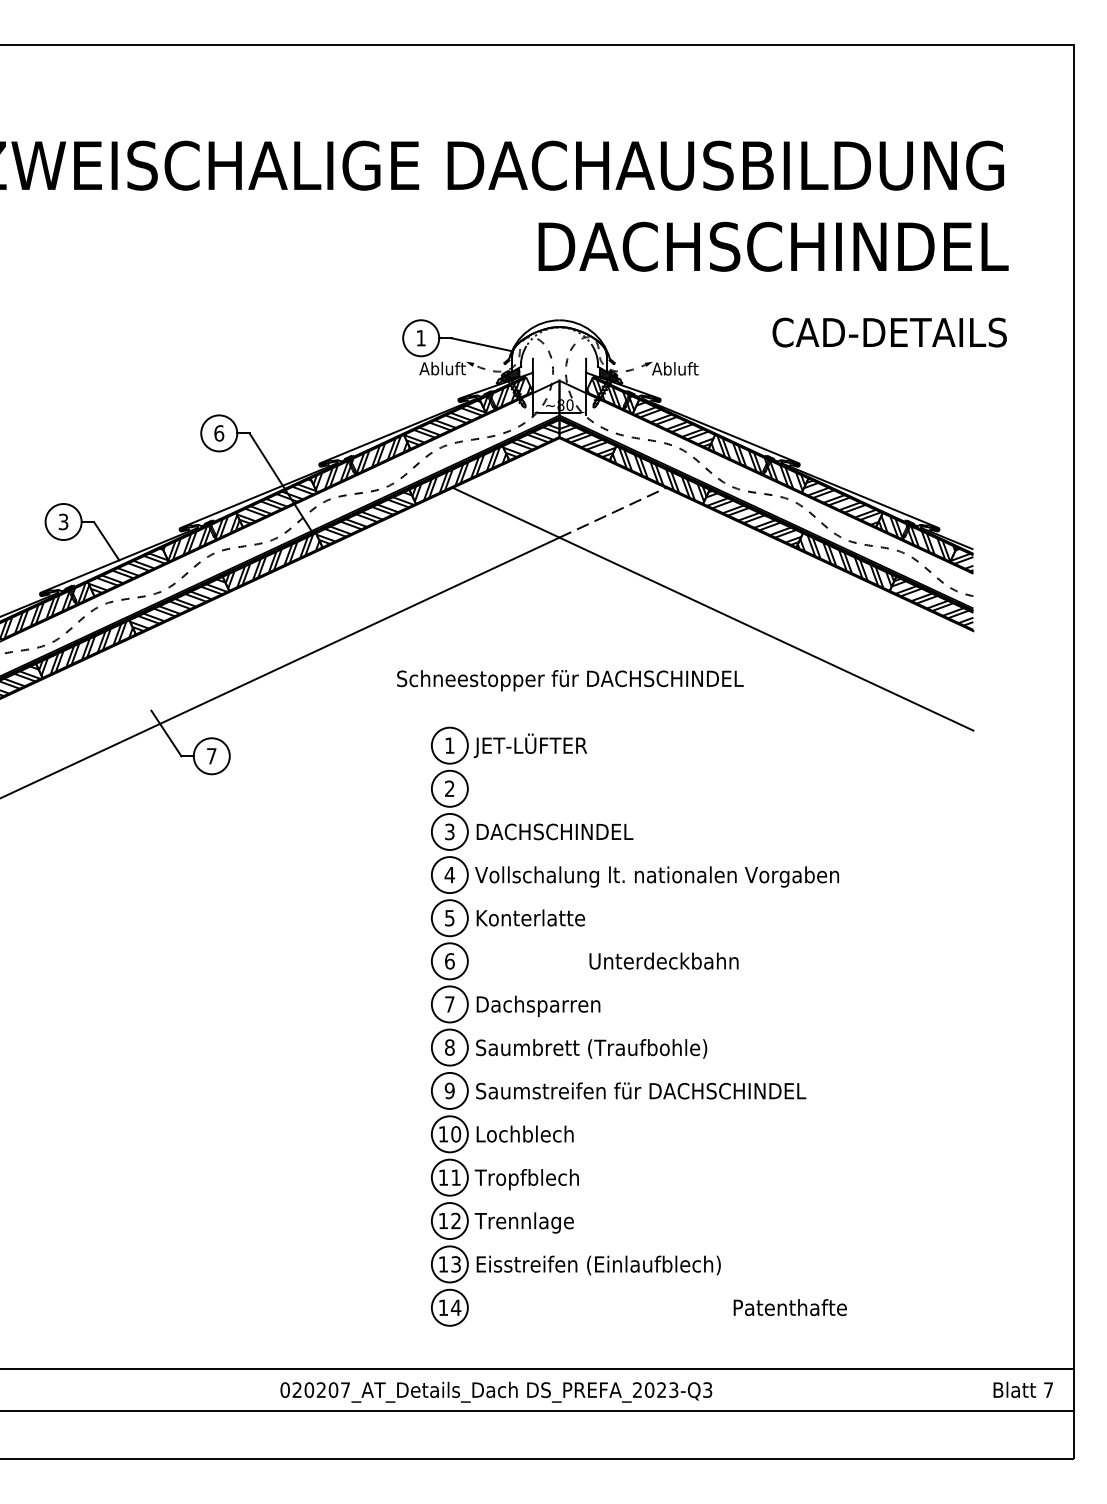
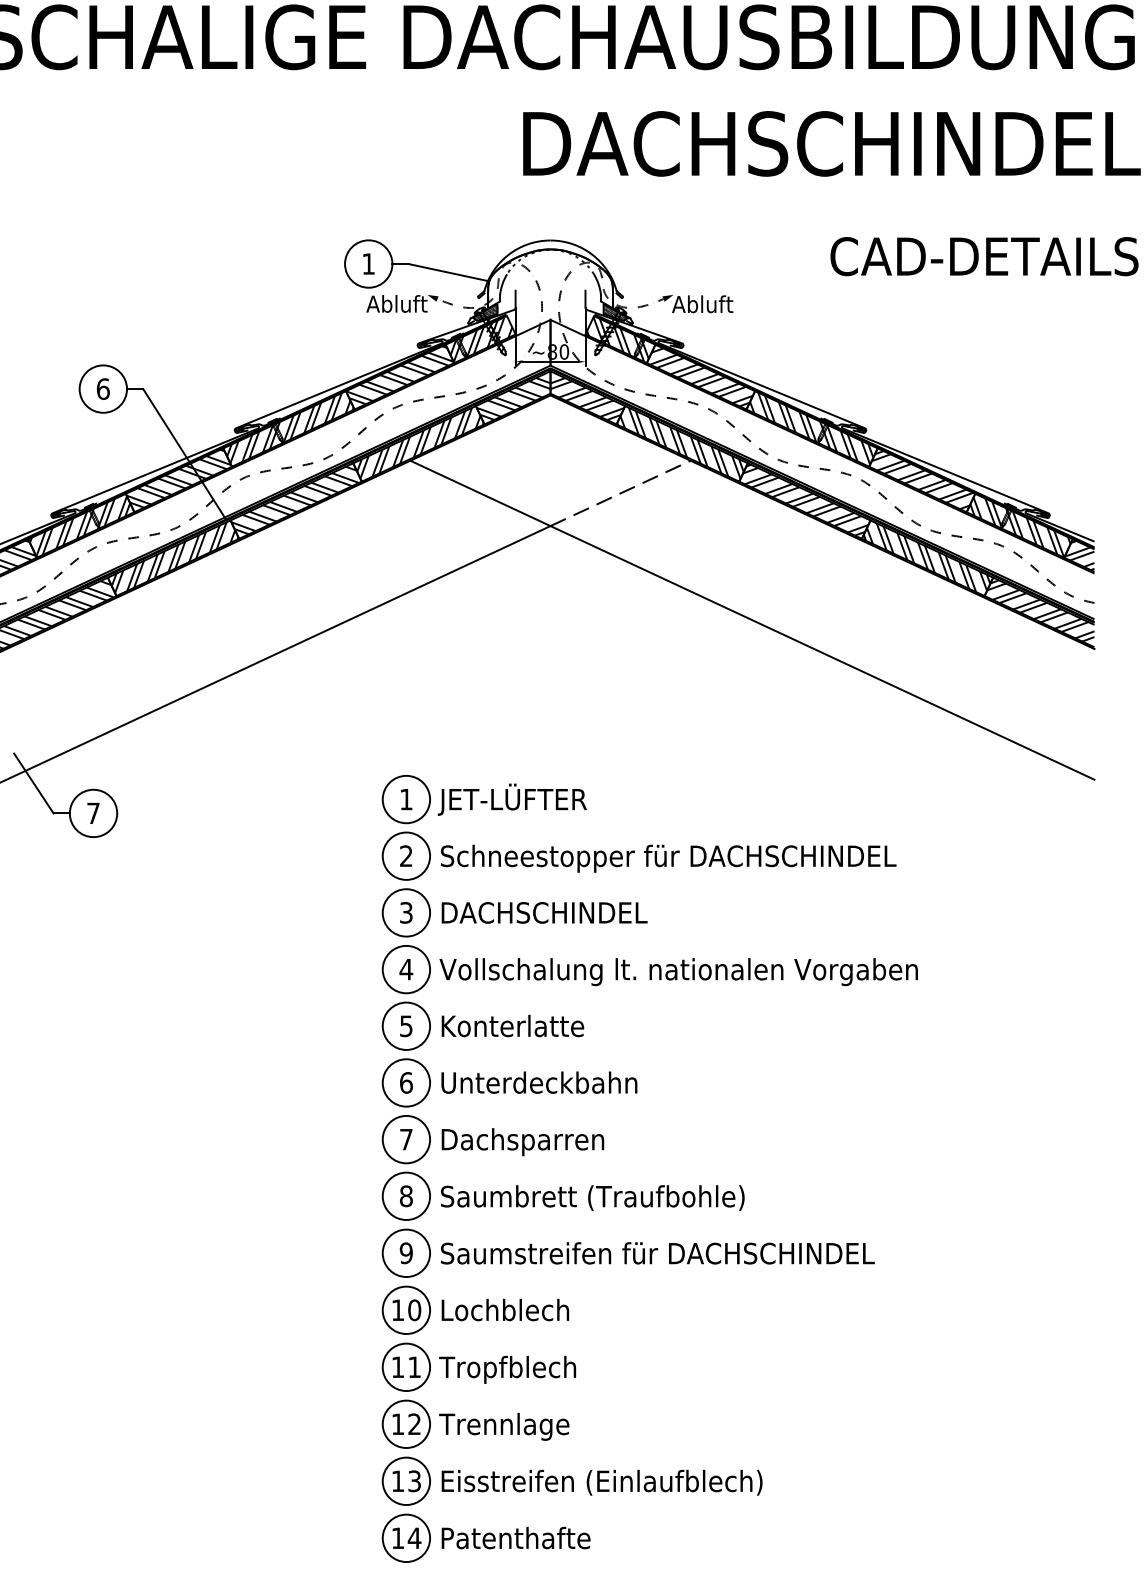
text: (570, 680) -> (668, 858), moved
text: (663, 960) -> (538, 1081), moved
text: (789, 1307) -> (515, 1537), moved

